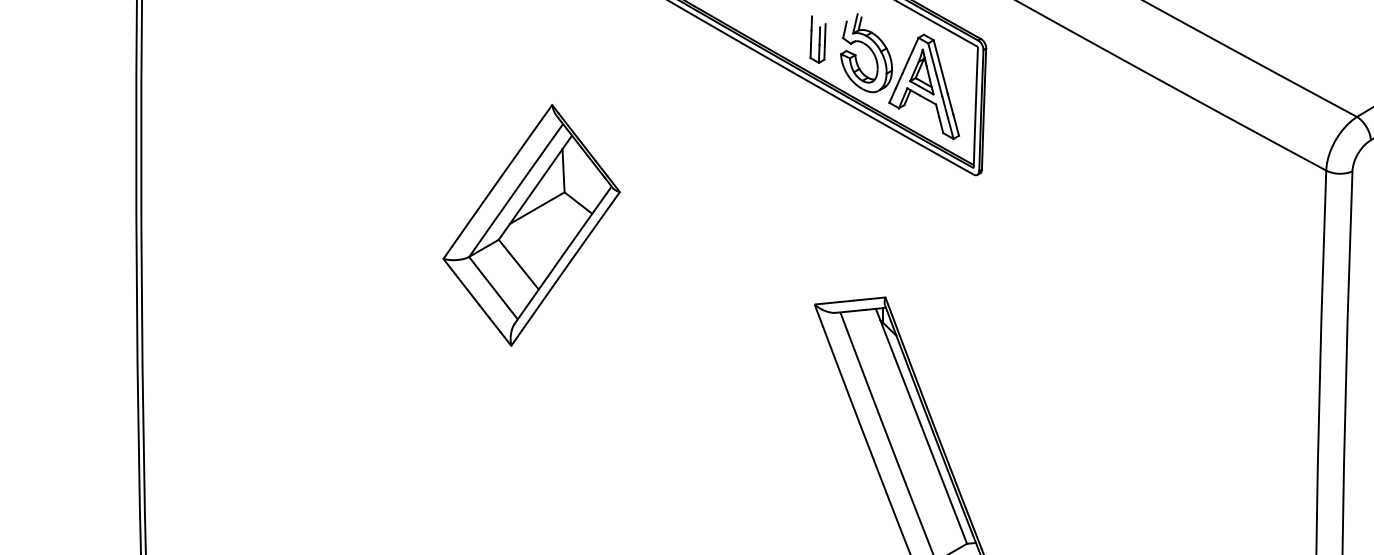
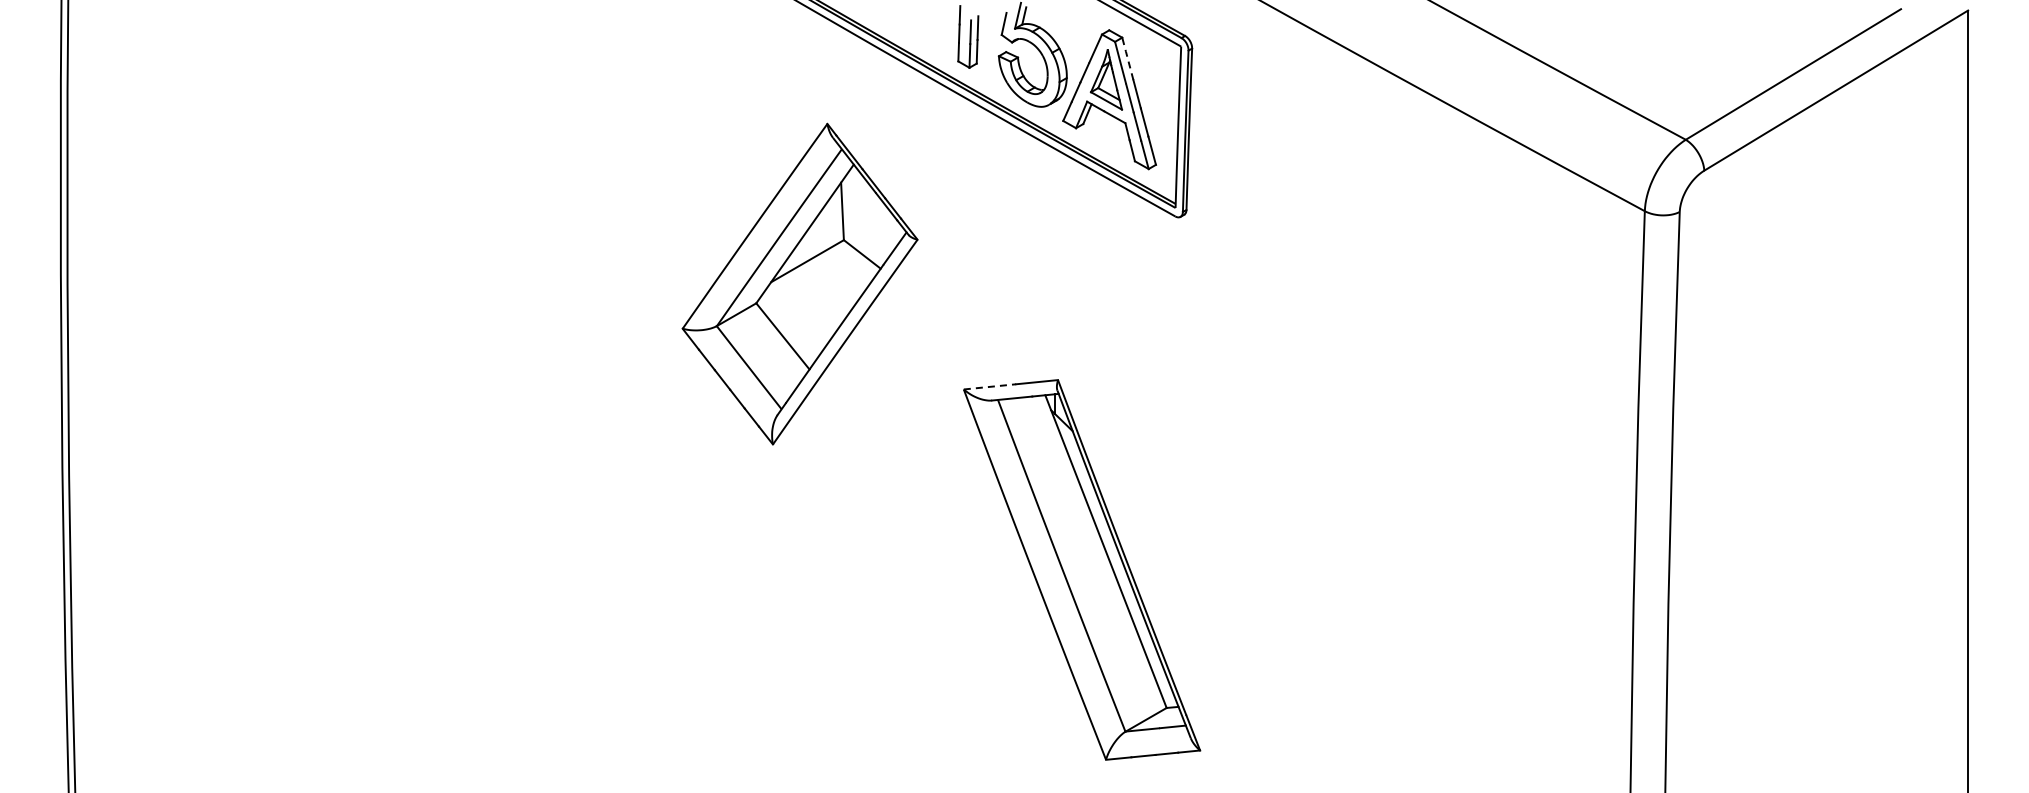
line: (937, 55) -> (1127, 58), solid -> dashed
part: (531, 224) -> (799, 283), moved
line: (833, 302) -> (989, 386), solid -> dashed

